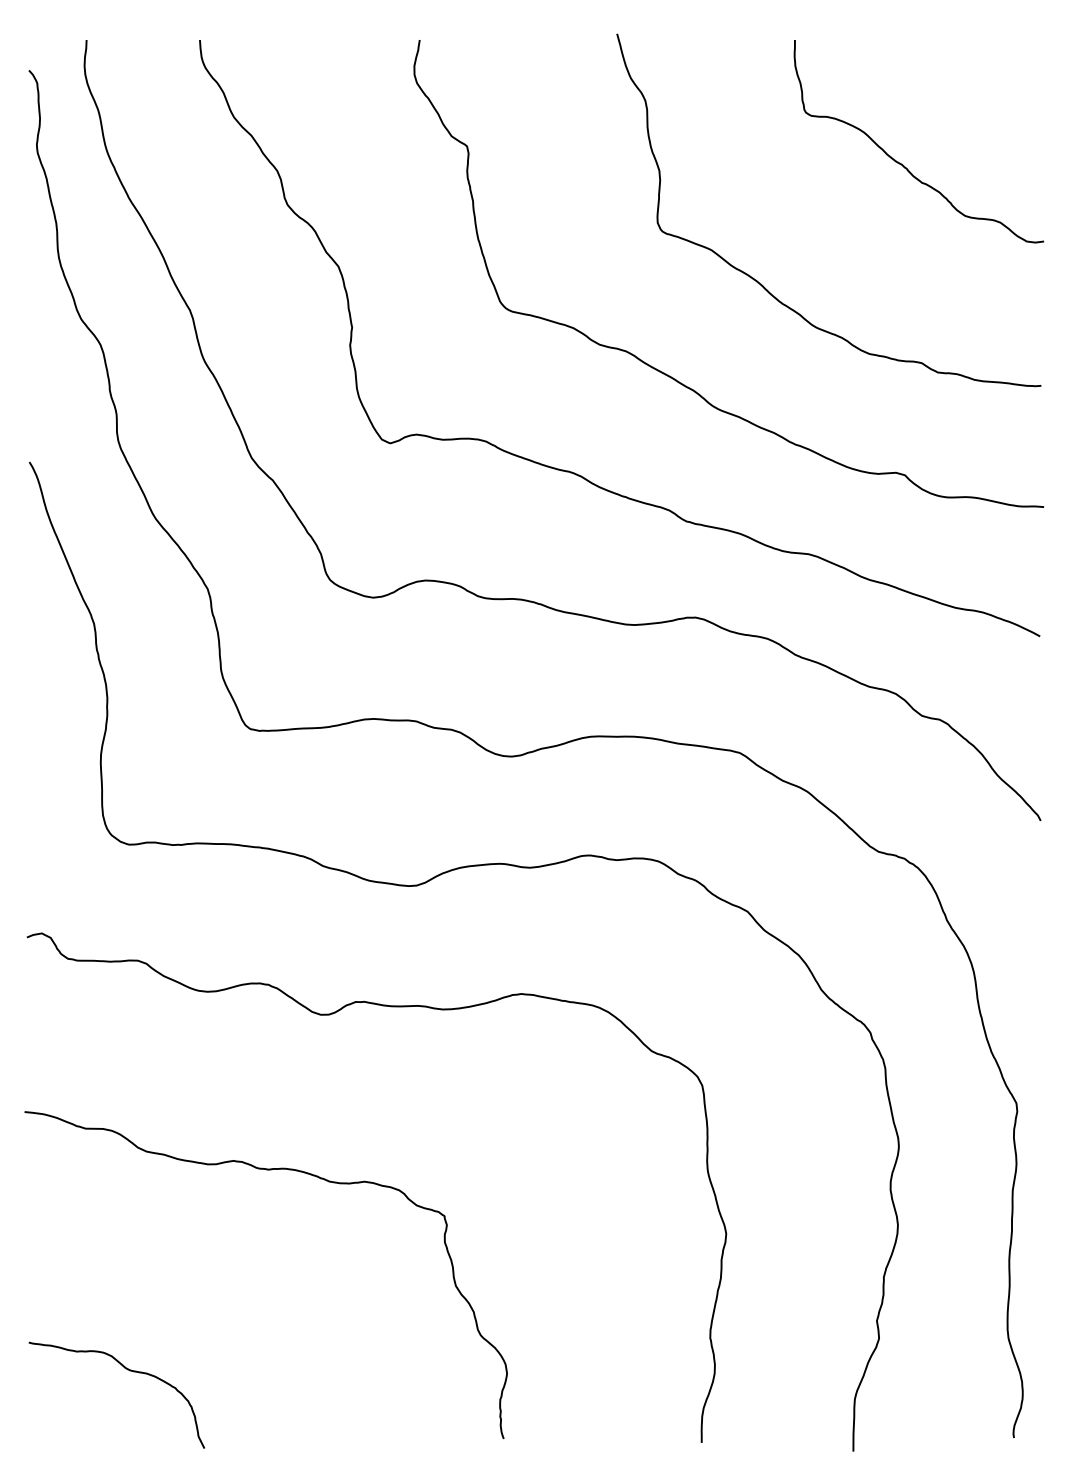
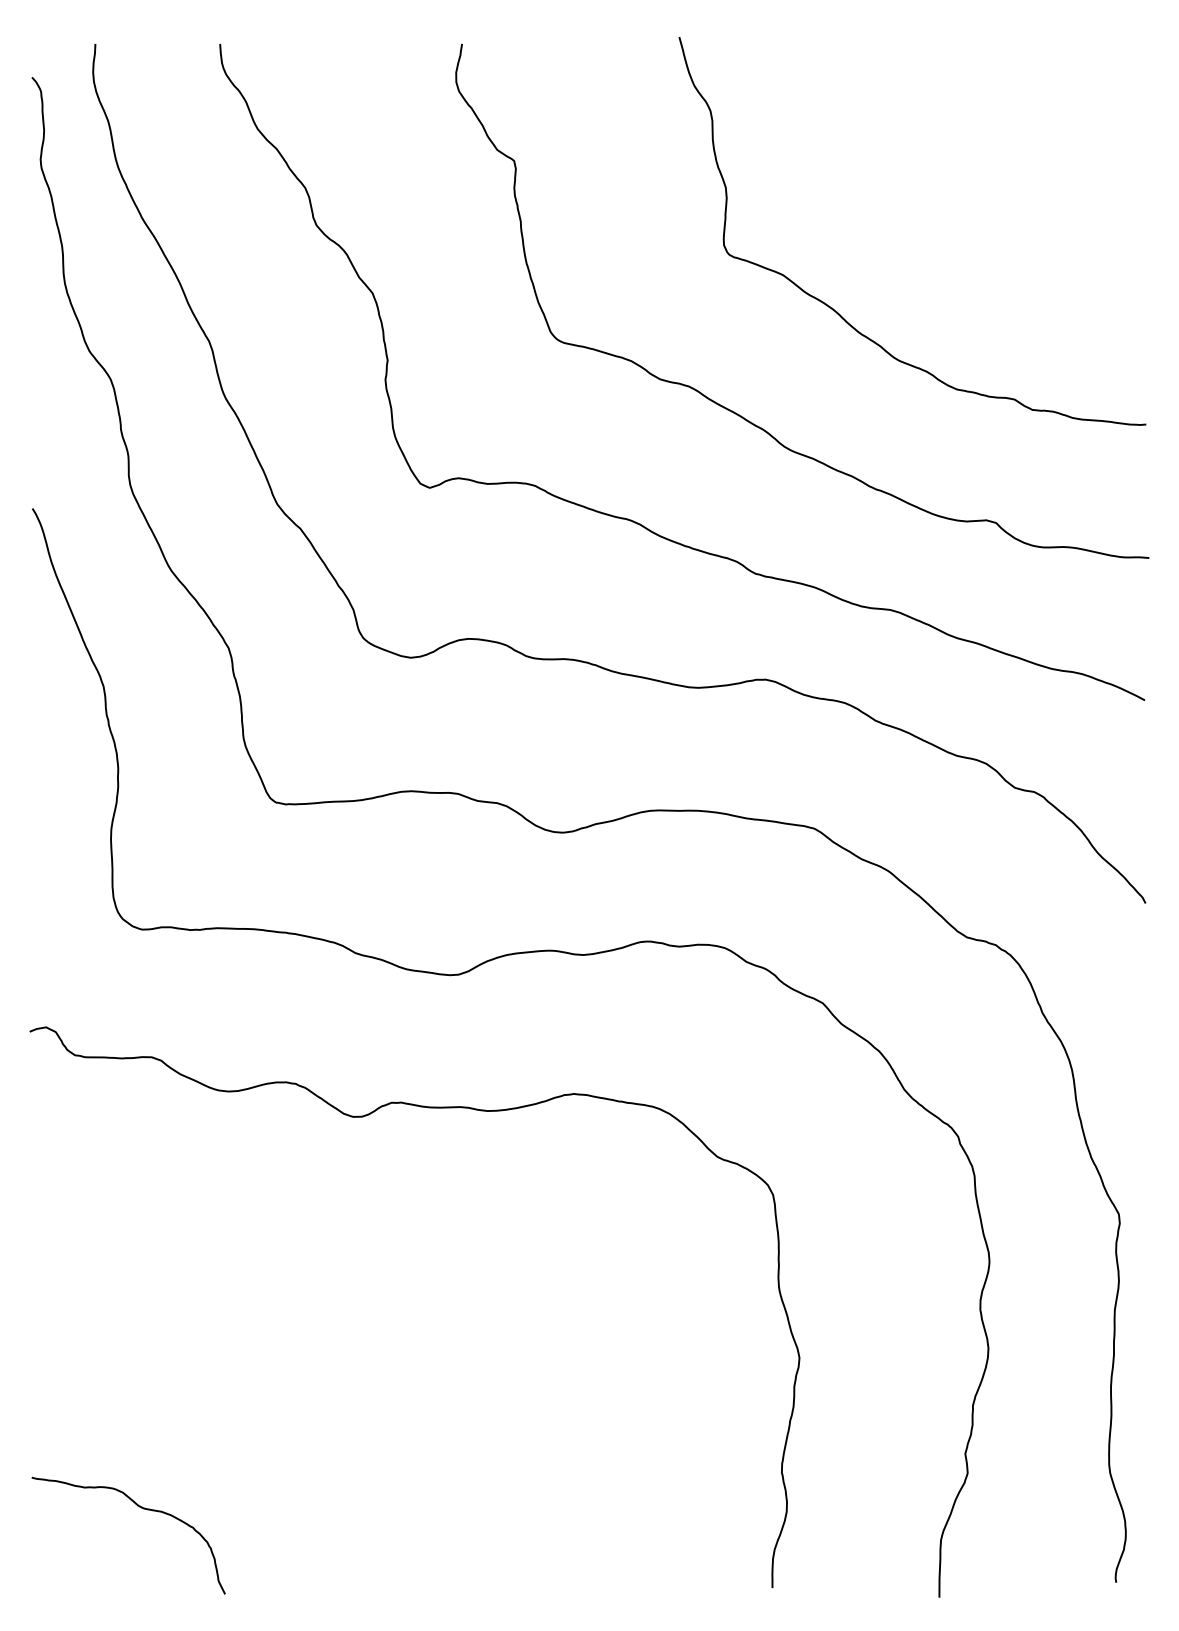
curve: (902, 164) -> (993, 180), removed
curve: (267, 1170) -> (294, 1288), removed

